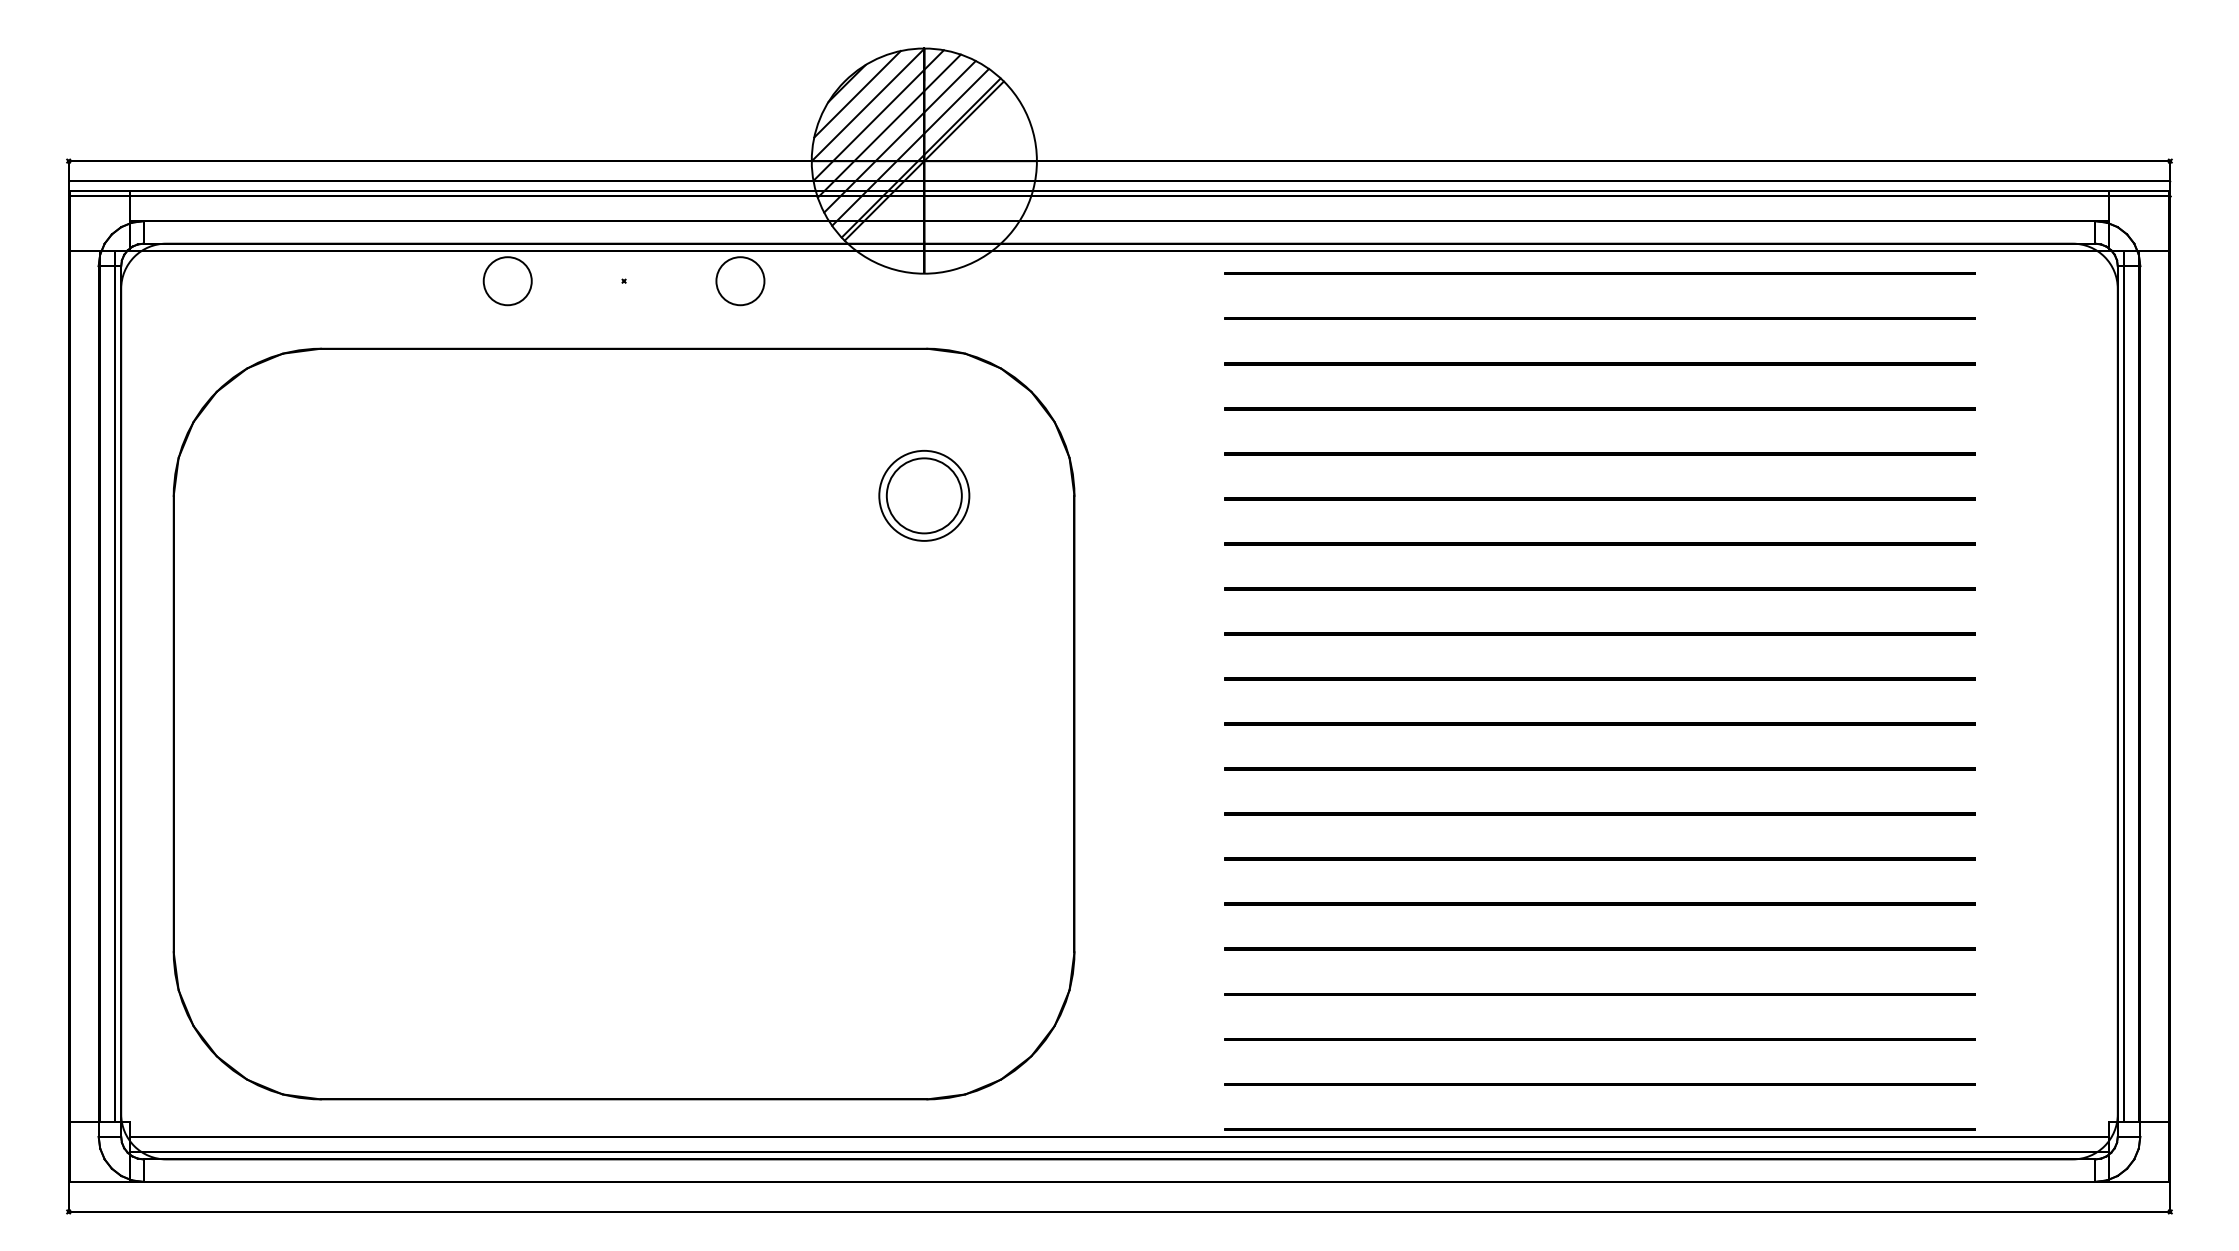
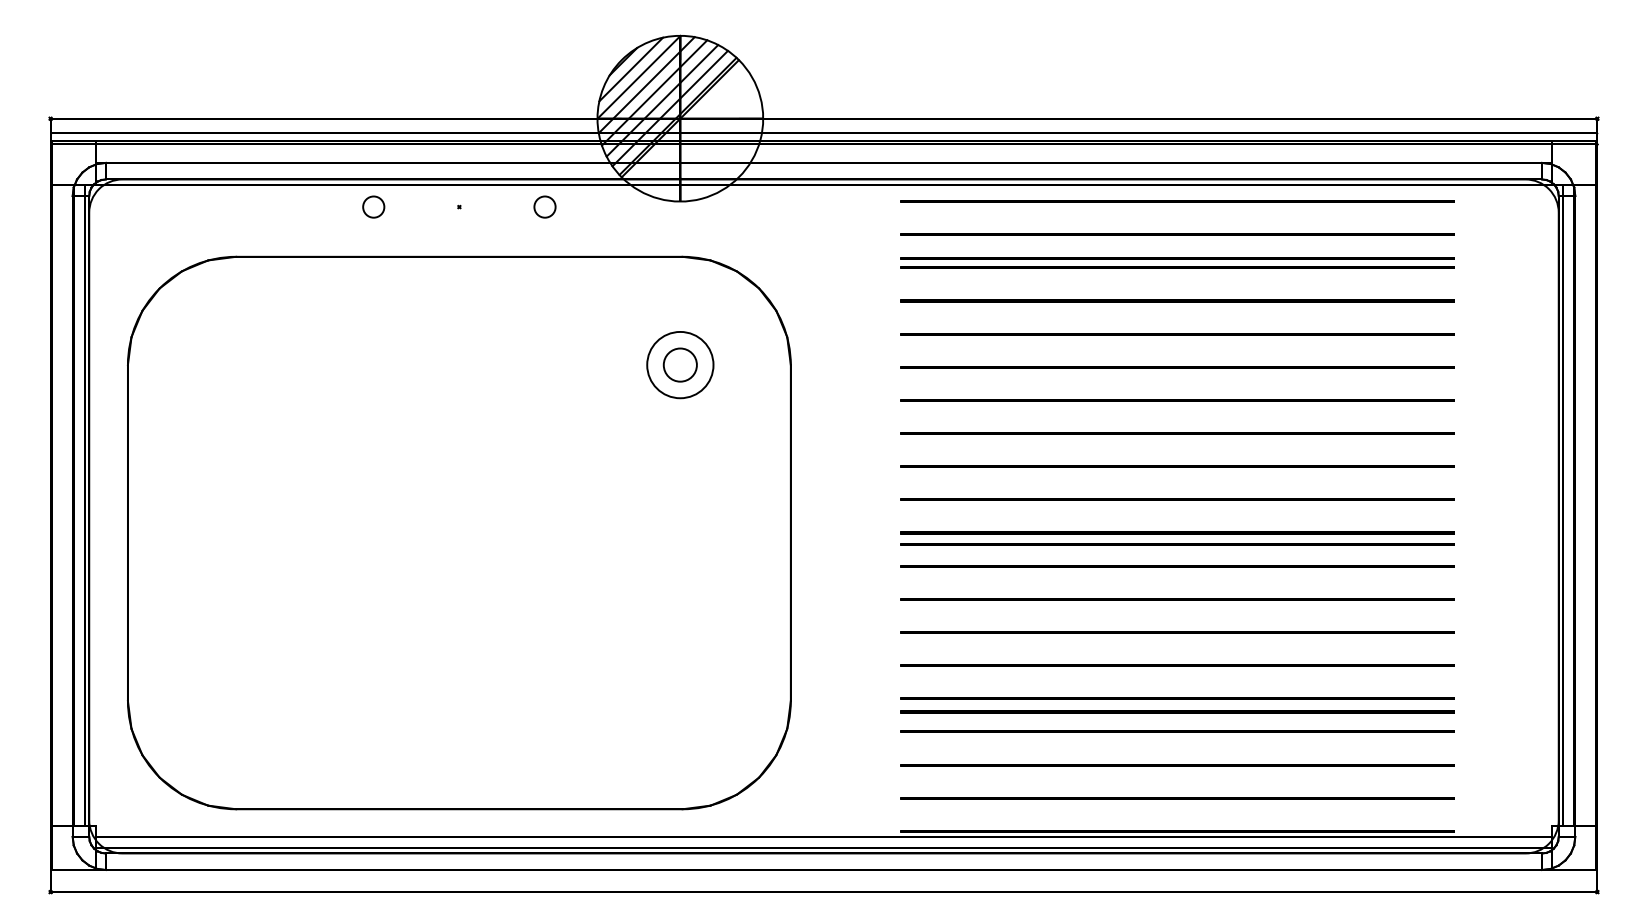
circle: (507, 281) -> (373, 207), size x0.6
circle: (740, 281) -> (545, 207), size x0.6
line: (1599, 350) -> (1177, 258), added
circle: (923, 495) -> (679, 364), size x0.6
line: (1599, 738) -> (1177, 543), added
line: (1599, 966) -> (1177, 711), added

